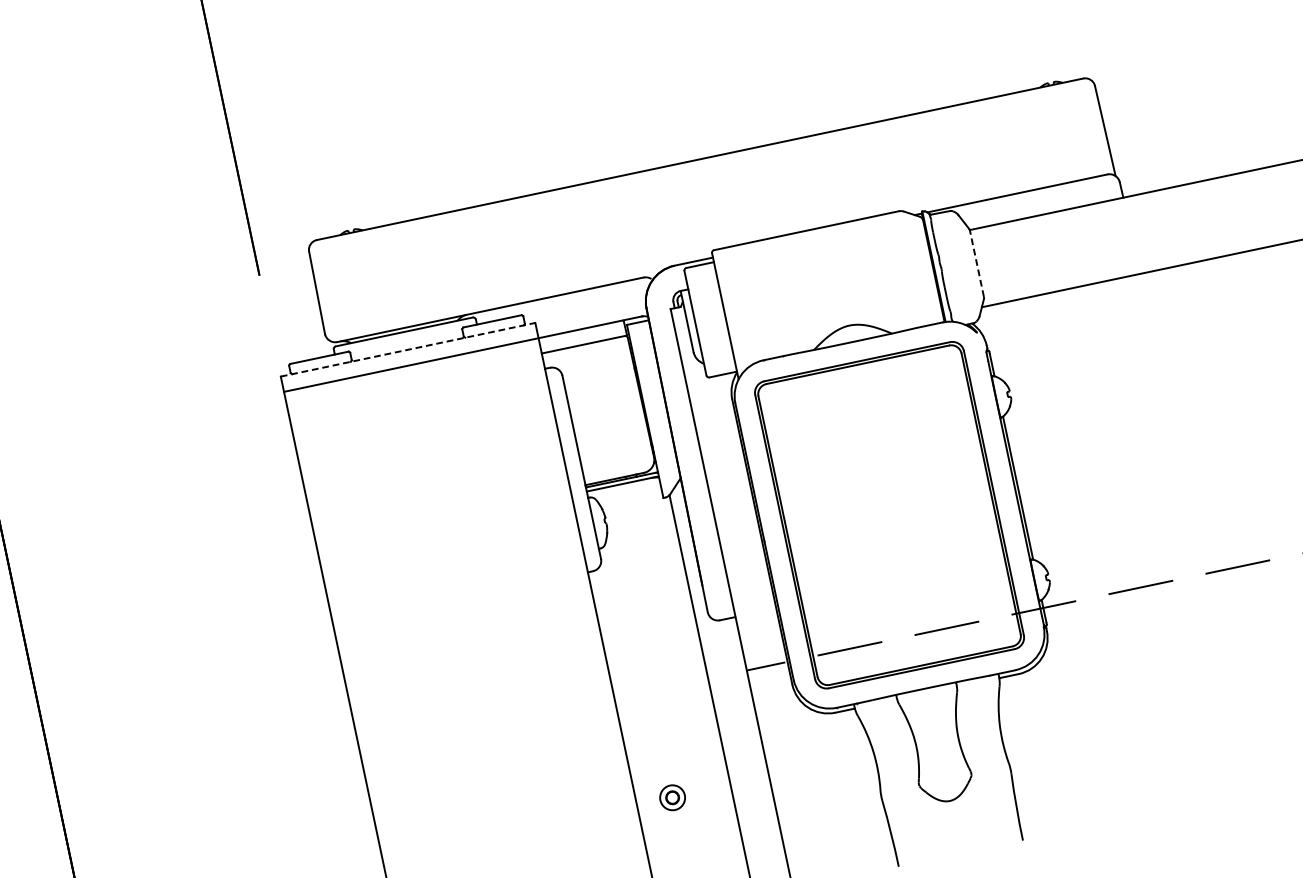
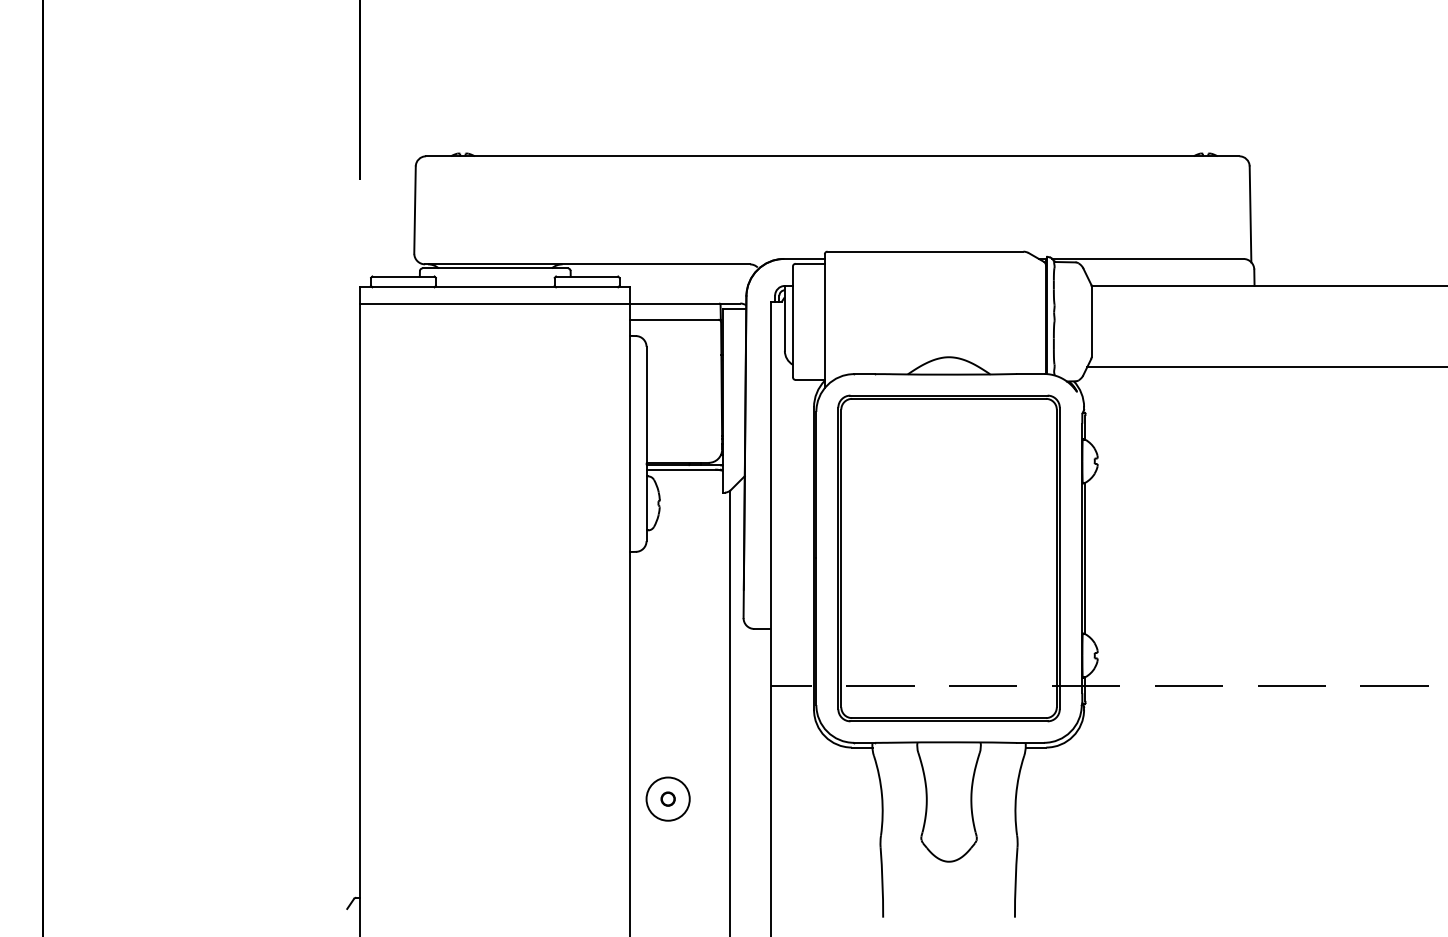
line: (976, 263) -> (1091, 321), dashed -> solid
line: (408, 349) -> (495, 287), dashed -> solid
circle: (671, 797) -> (667, 798), size x1.67

